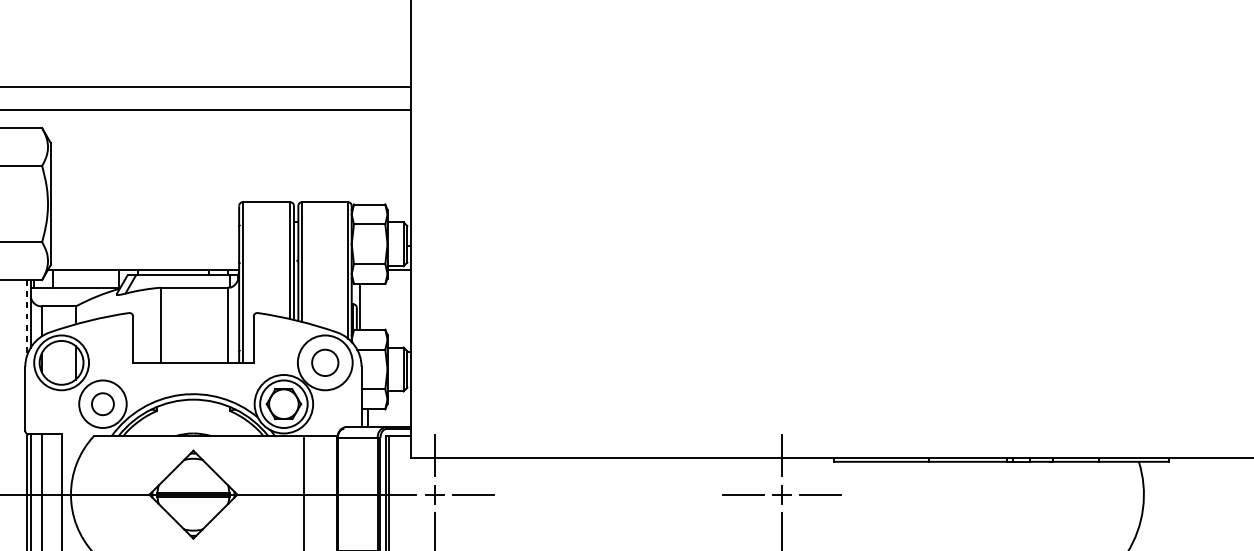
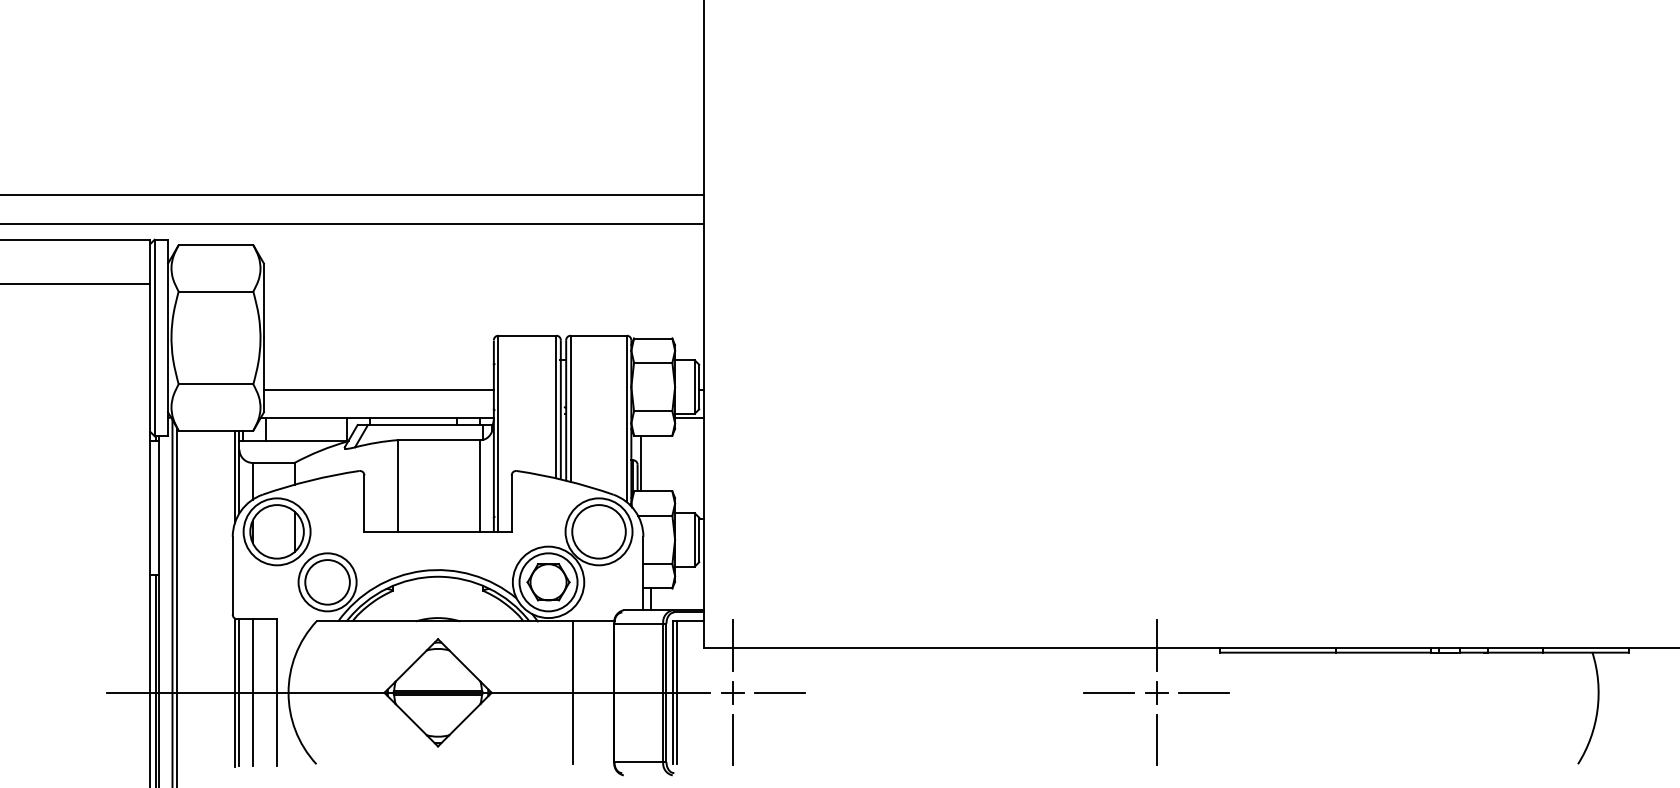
line: (144, 246) -> (378, 389), added
line: (26, 318) -> (234, 477), dashed -> solid
circle: (324, 362) -> (598, 531), size x1.67
circle: (102, 404) -> (327, 582), size x1.67

